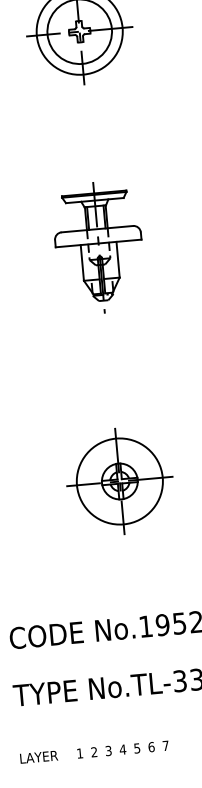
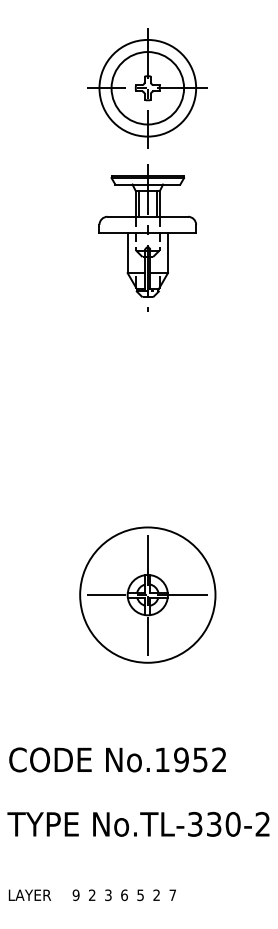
part: (98, 247) -> (147, 237), moved
circle: (119, 480) -> (147, 594), size x1.4
text: (151, 746) -> (156, 894), 6 -> 2
text: (122, 749) -> (124, 895), 4 -> 6
text: (79, 753) -> (75, 895), 1 -> 9

